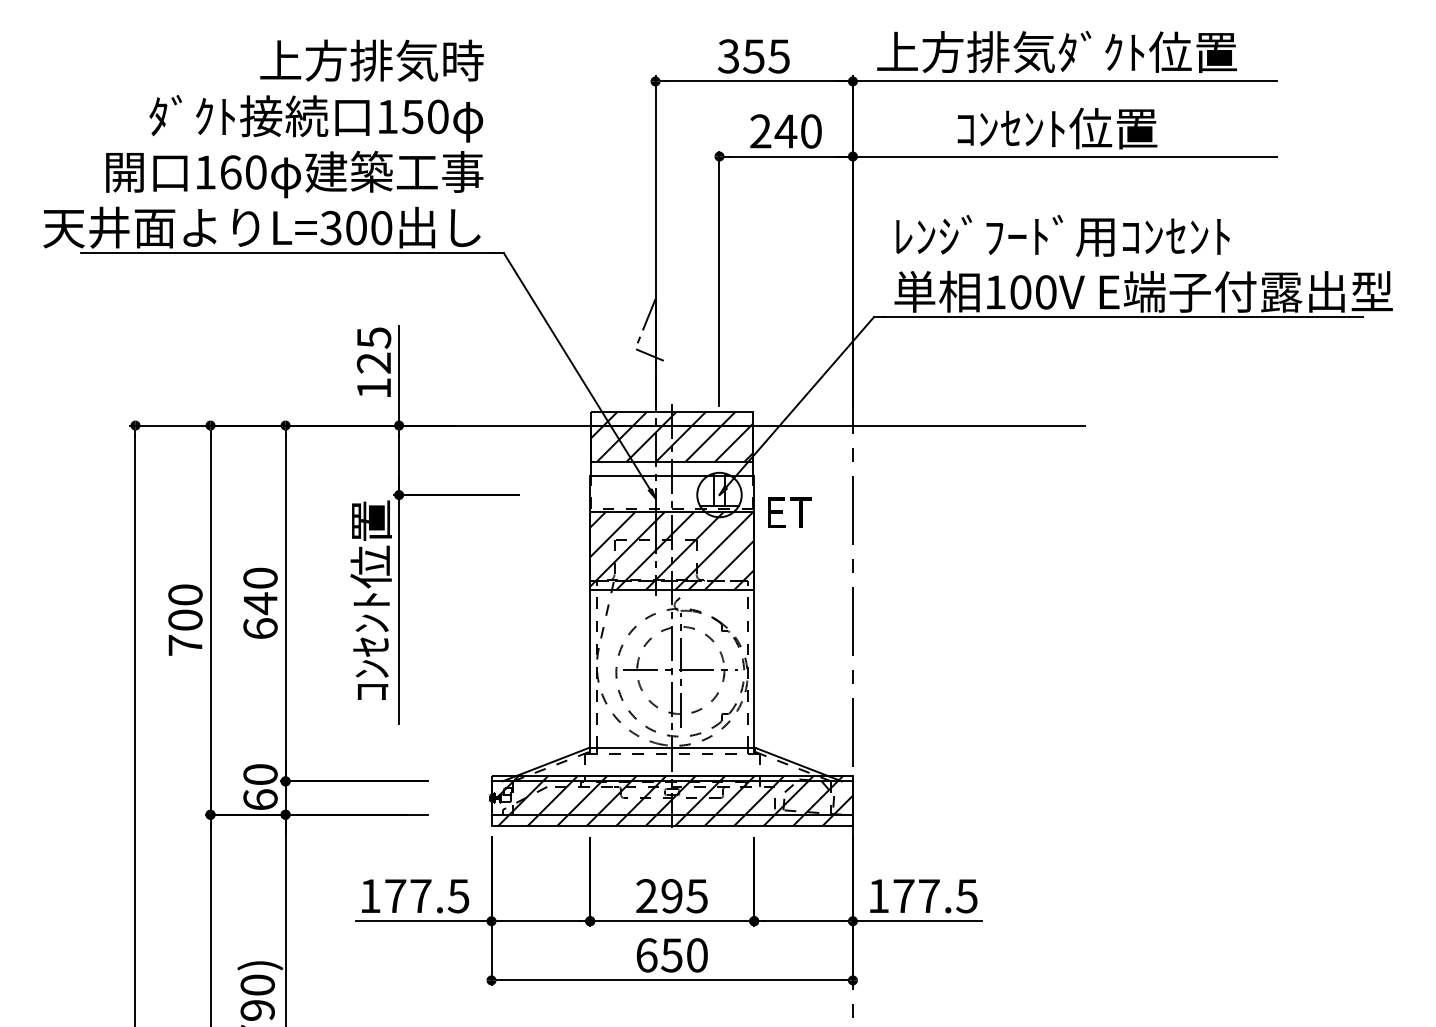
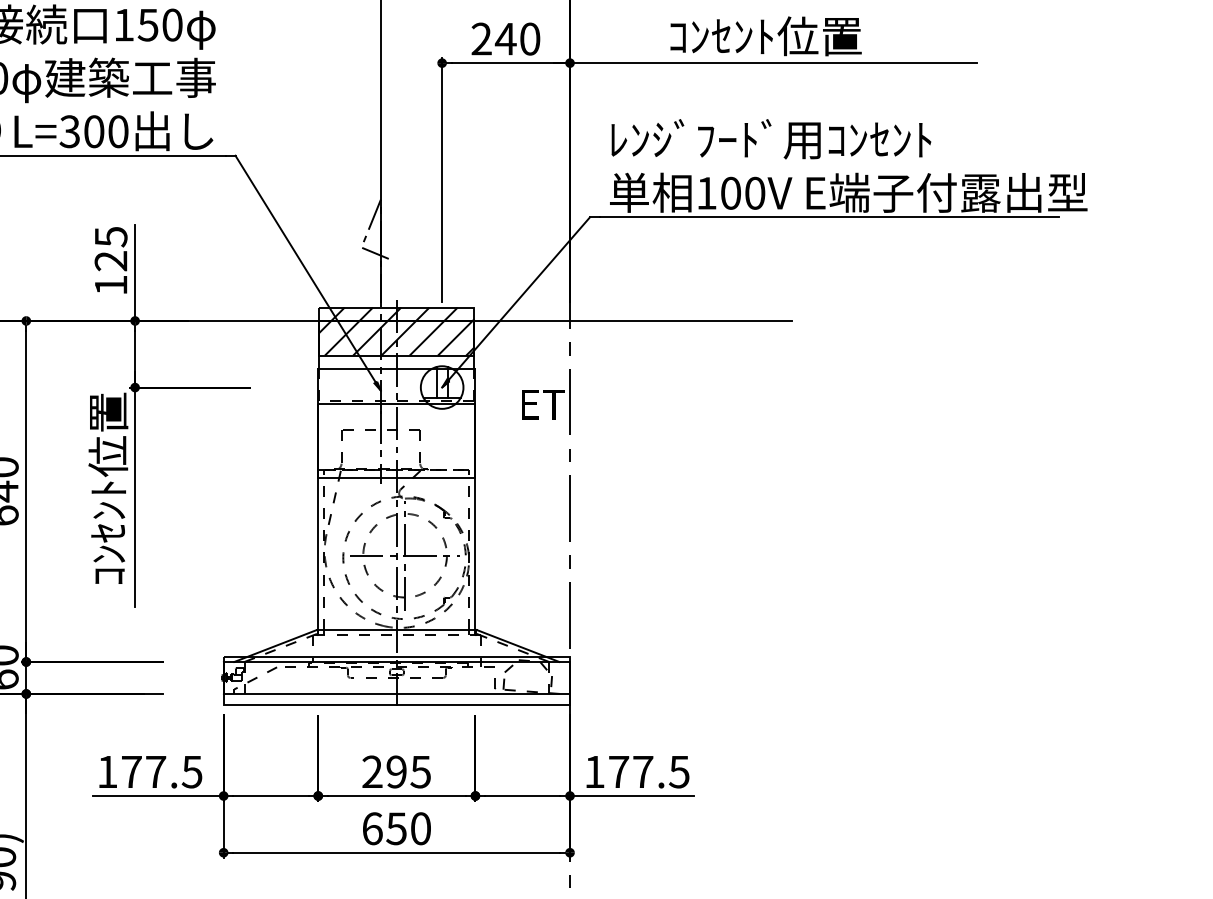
text: (789, 512) -> (542, 404), moved
hatch: (672, 550) -> (397, 440), removed
hatch: (671, 800) -> (396, 680), removed

